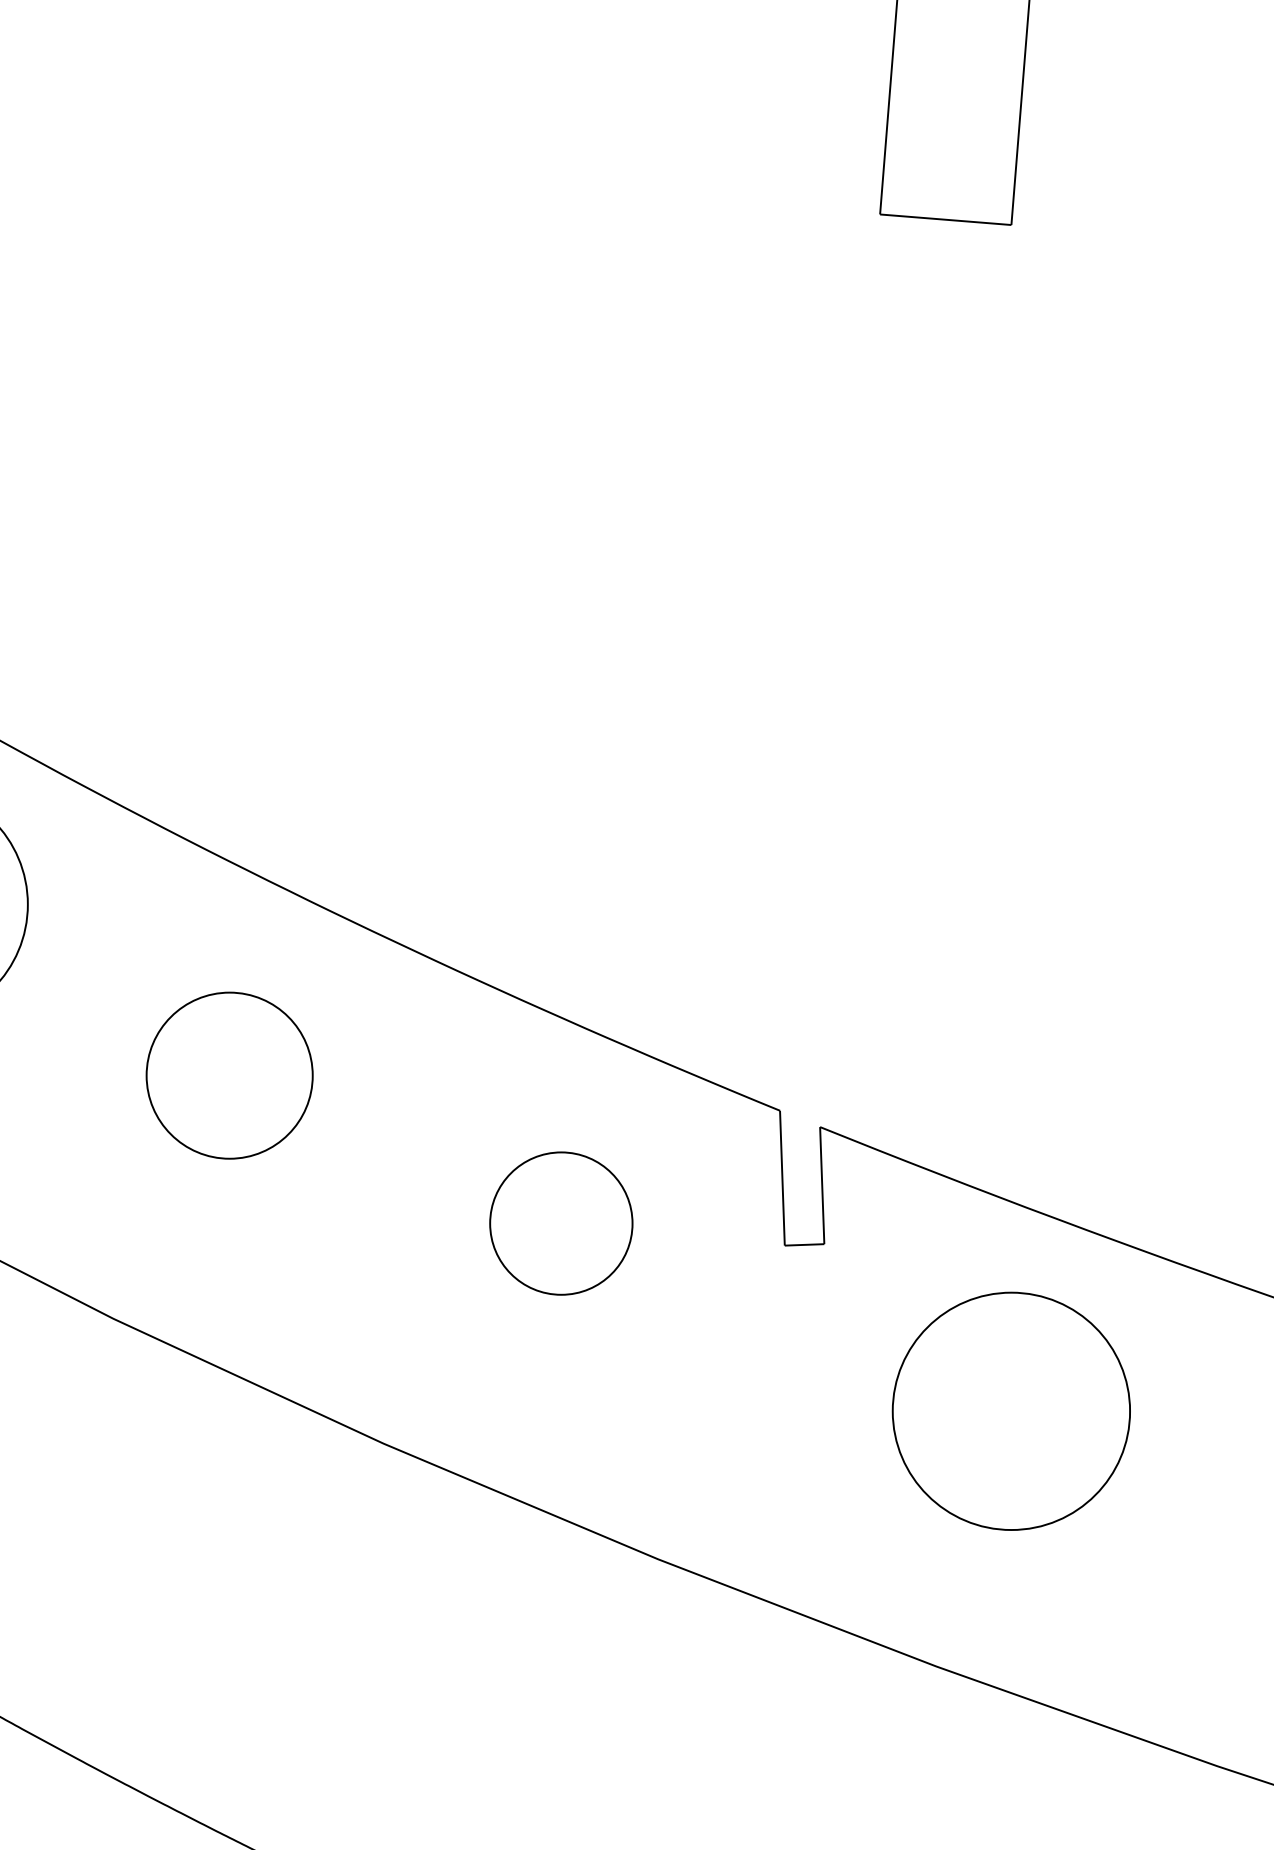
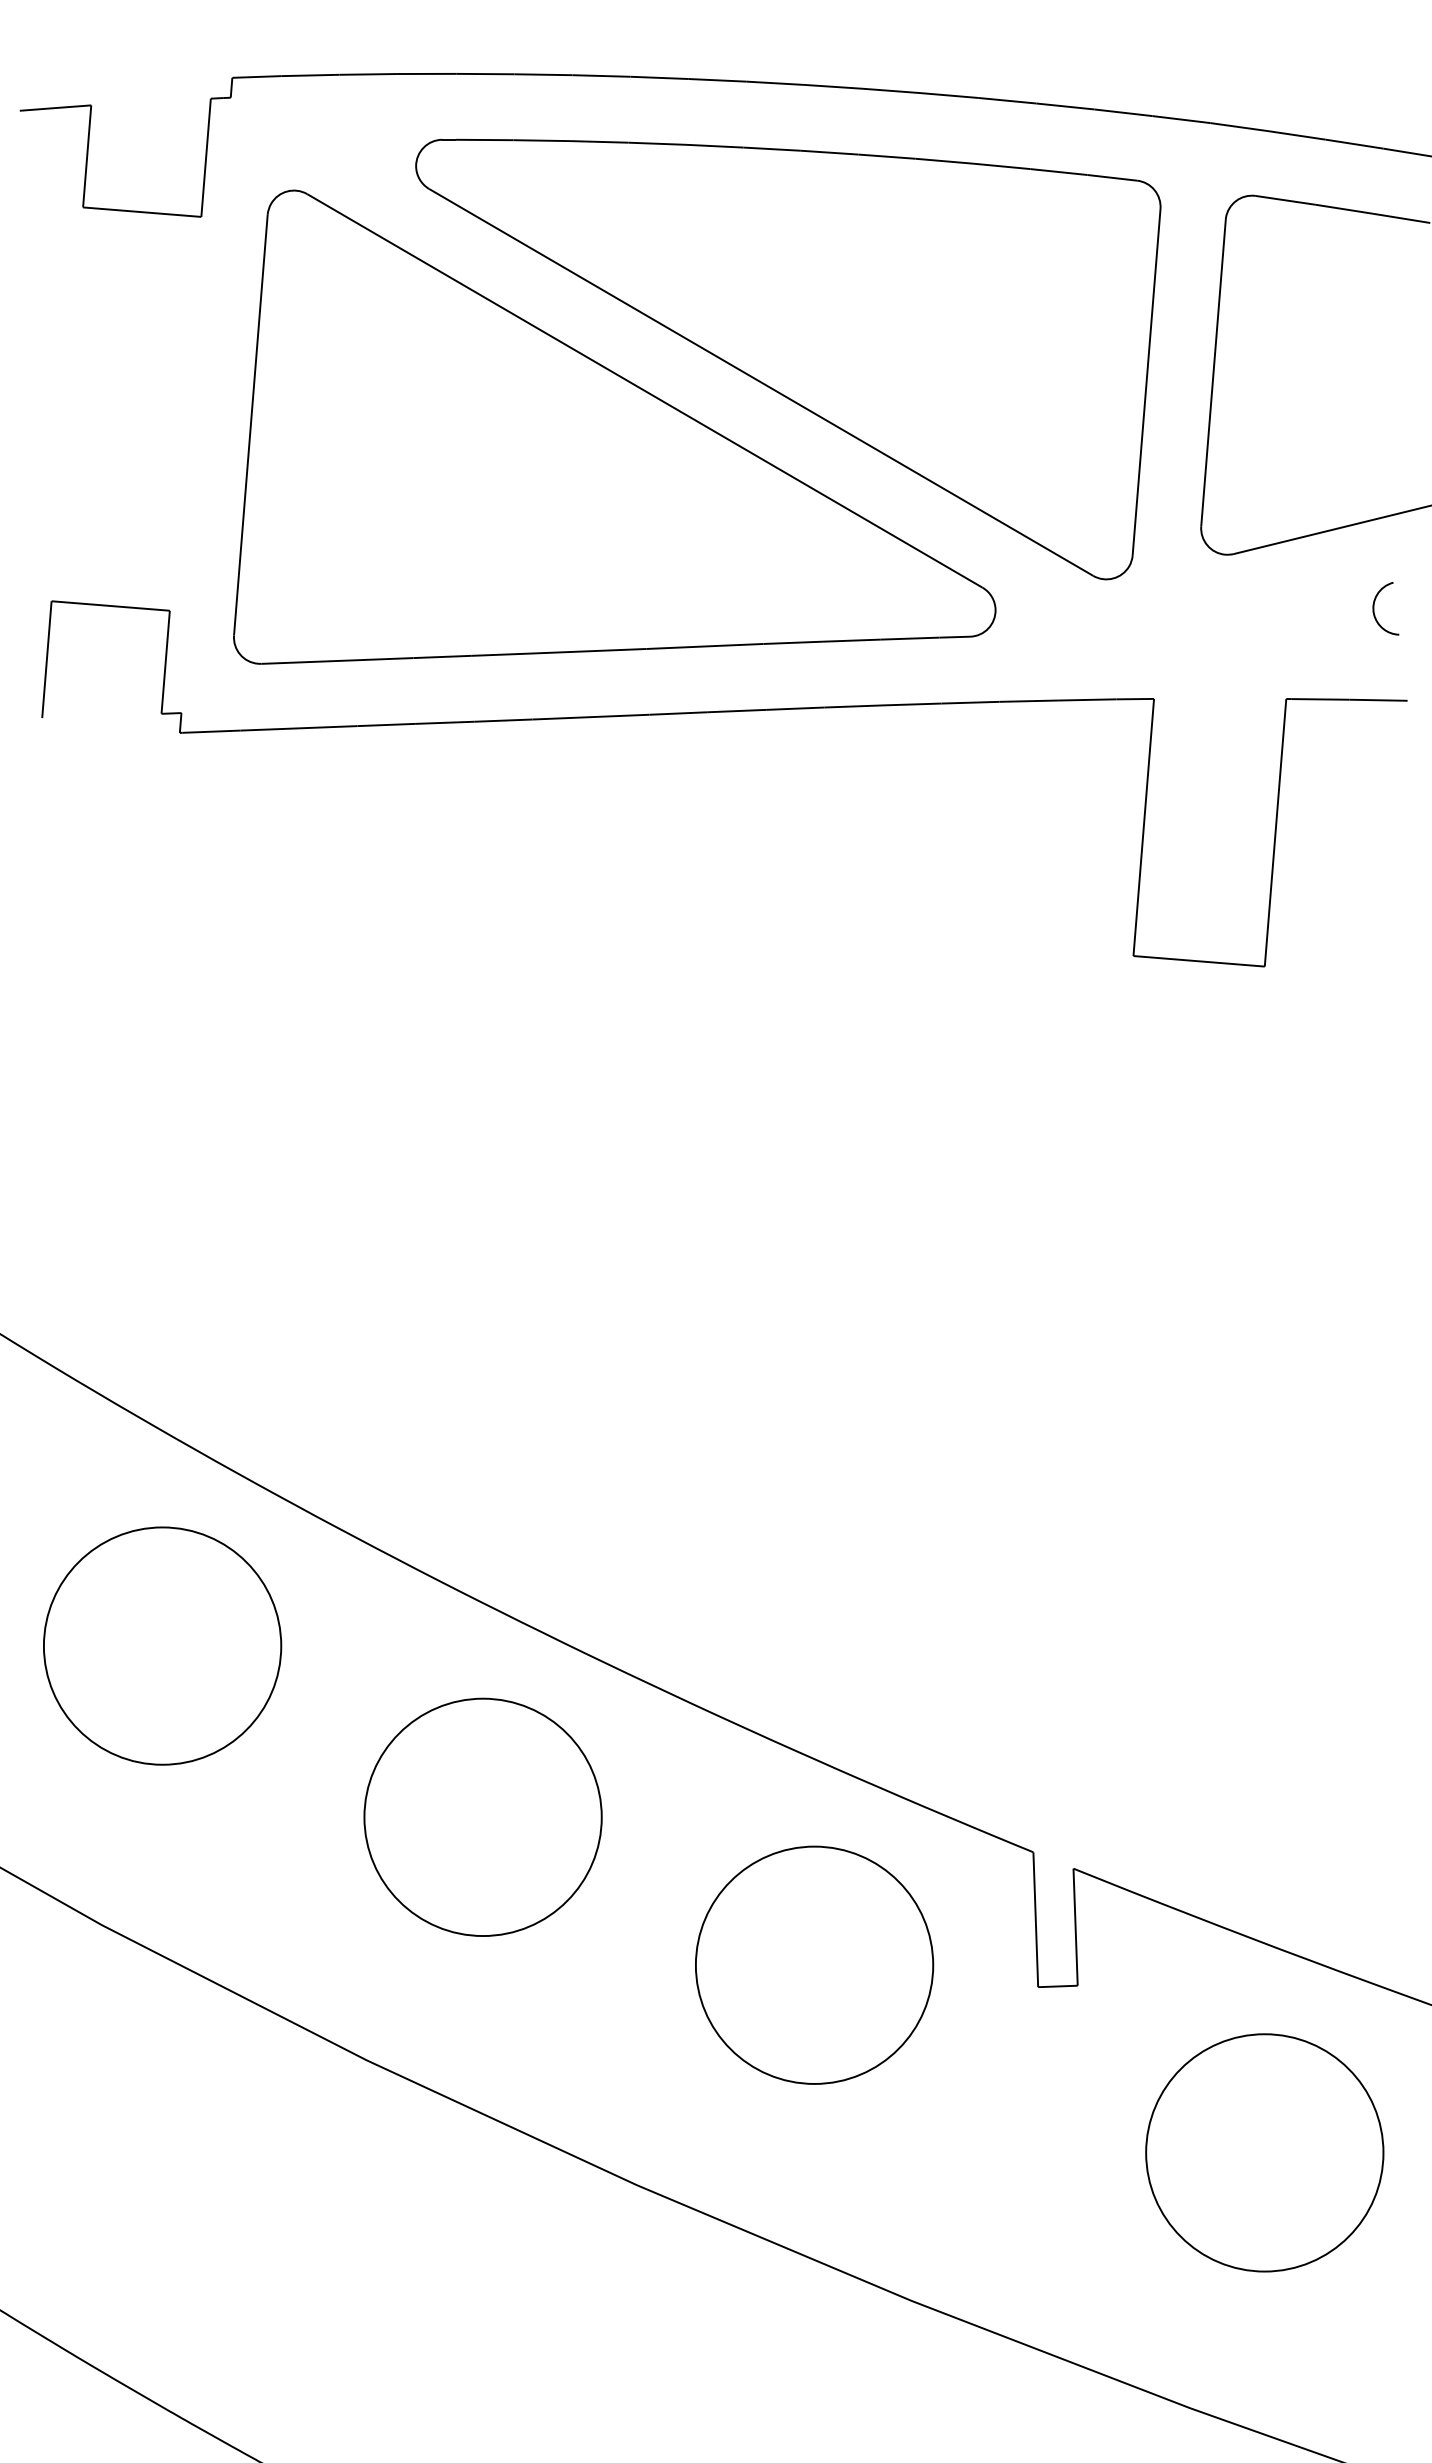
part: (229, 1074) -> (482, 1816), size x1.43
part: (561, 1222) -> (814, 1964), size x1.67

